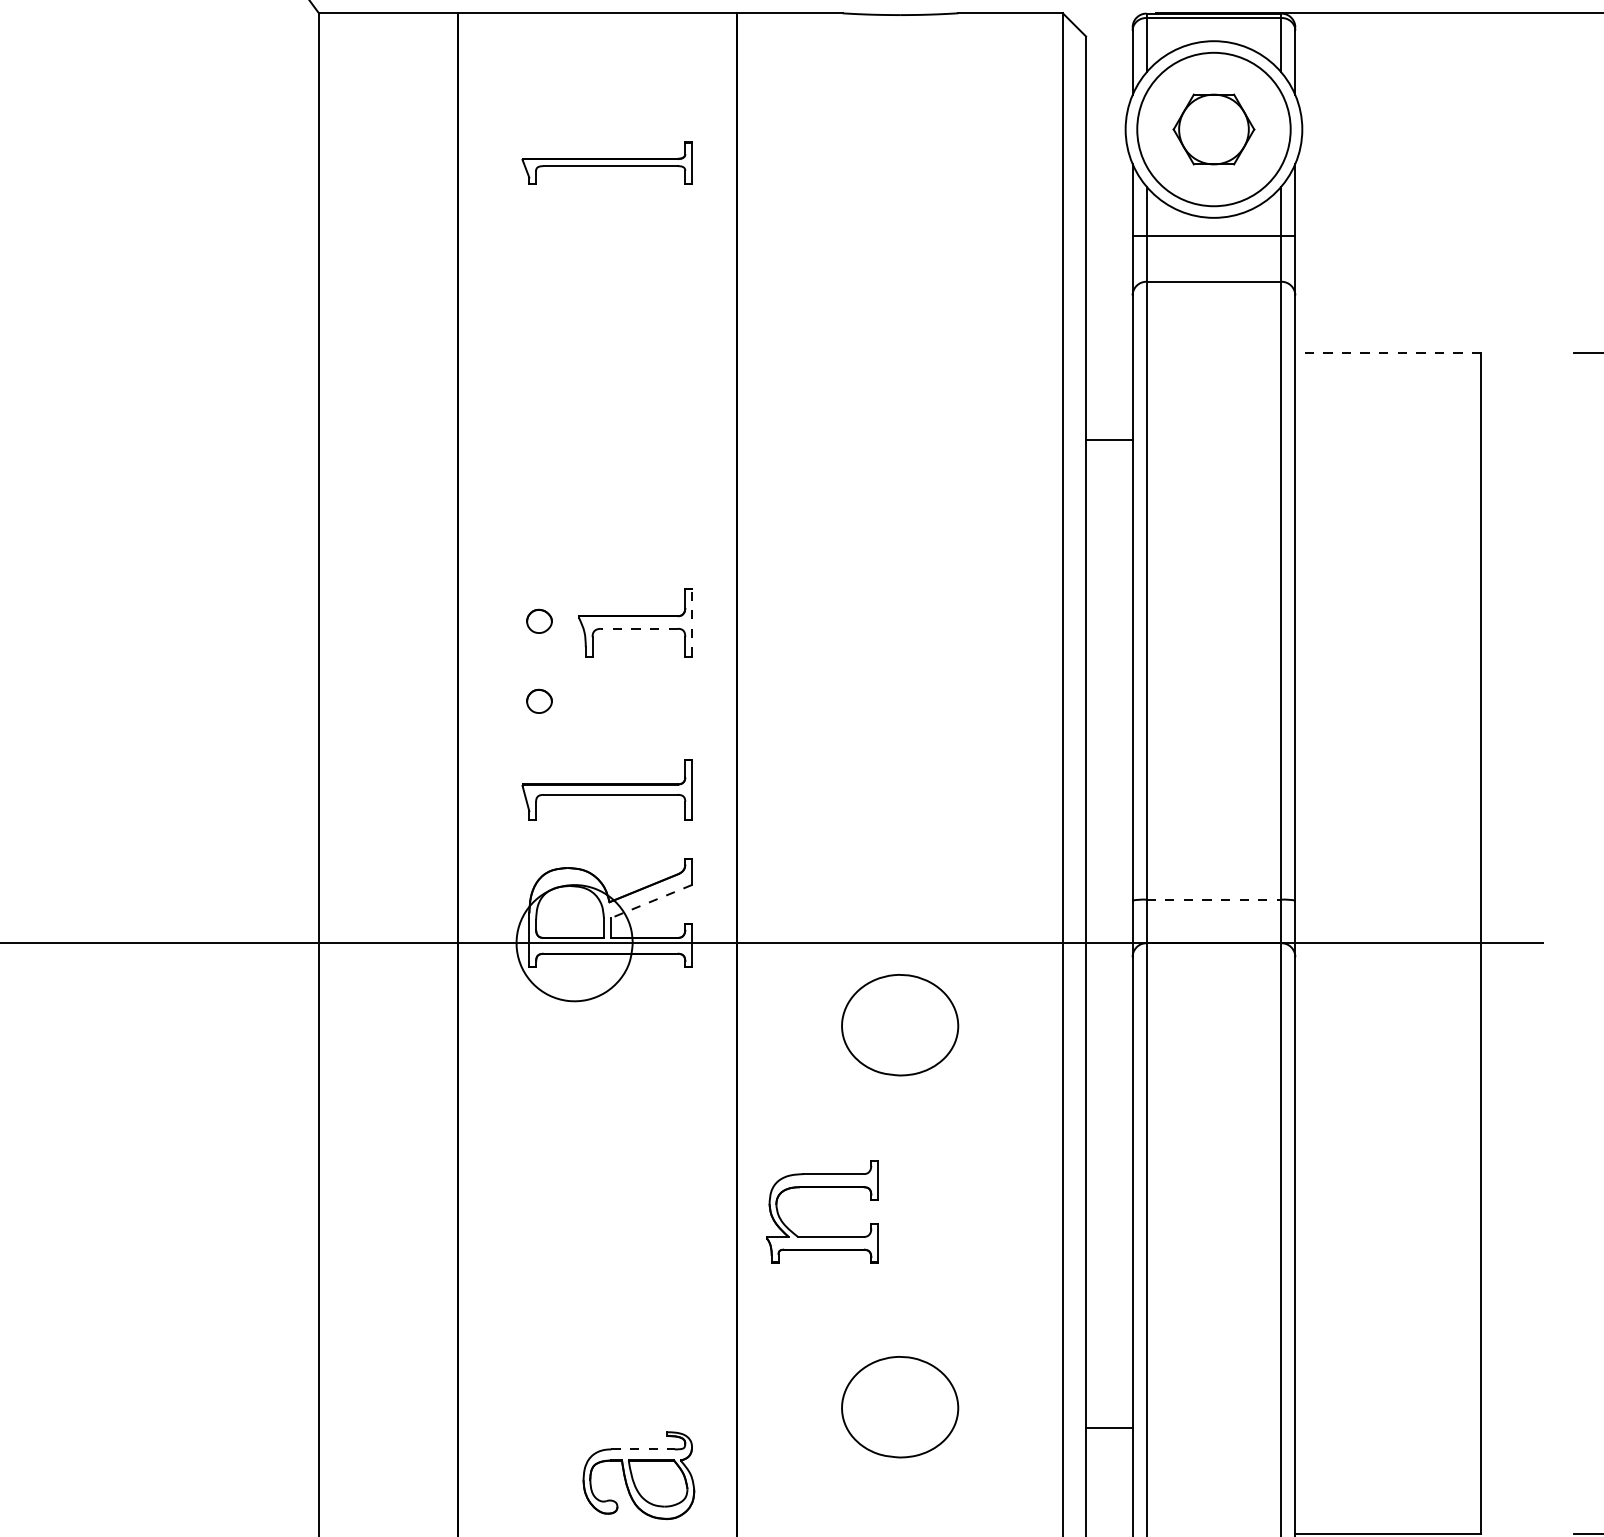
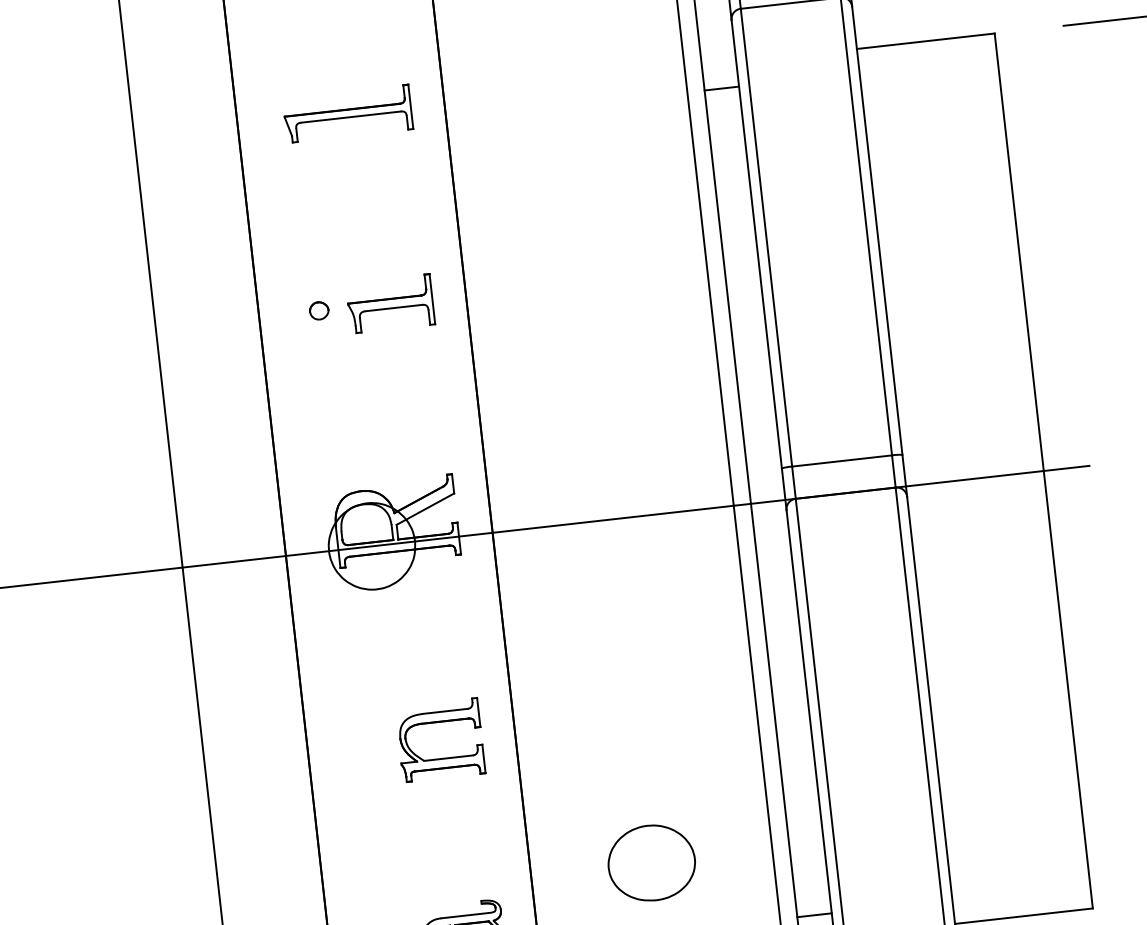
line: (1388, 352) -> (925, 41), dashed -> solid
line: (1109, 440) -> (721, 88), moved
line: (692, 622) -> (432, 298), dashed -> solid
line: (638, 628) -> (393, 307), dashed -> solid
part: (539, 700) -> (325, 369), removed
part: (606, 789) -> (347, 113), moved
line: (1214, 899) -> (842, 460), dashed -> solid
line: (651, 901) -> (425, 509), dashed -> solid
part: (900, 1025) -> (620, 580), removed
part: (822, 1187) -> (438, 722), moved
line: (1109, 1428) -> (814, 915), moved
line: (643, 1449) -> (465, 915), dashed -> solid

